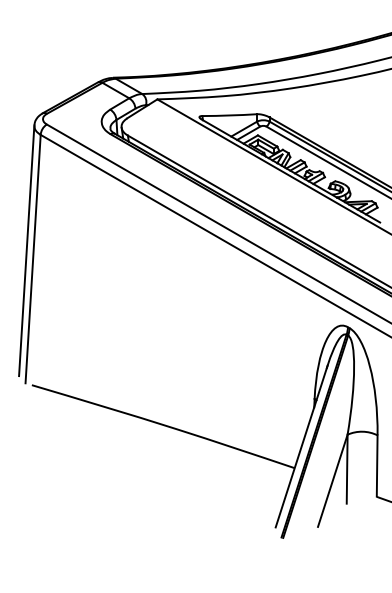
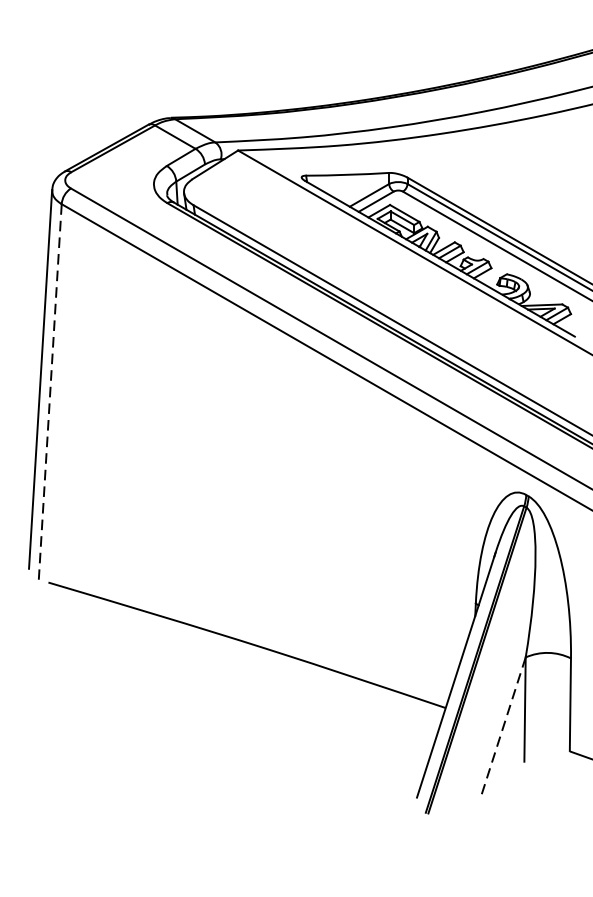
line: (33, 259) -> (50, 392), solid -> dashed
line: (332, 481) -> (502, 728), solid -> dashed

